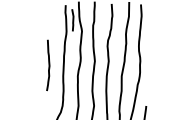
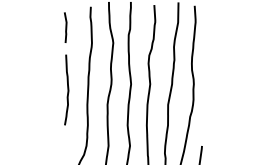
line: (72, 20) -> (65, 27), moved

